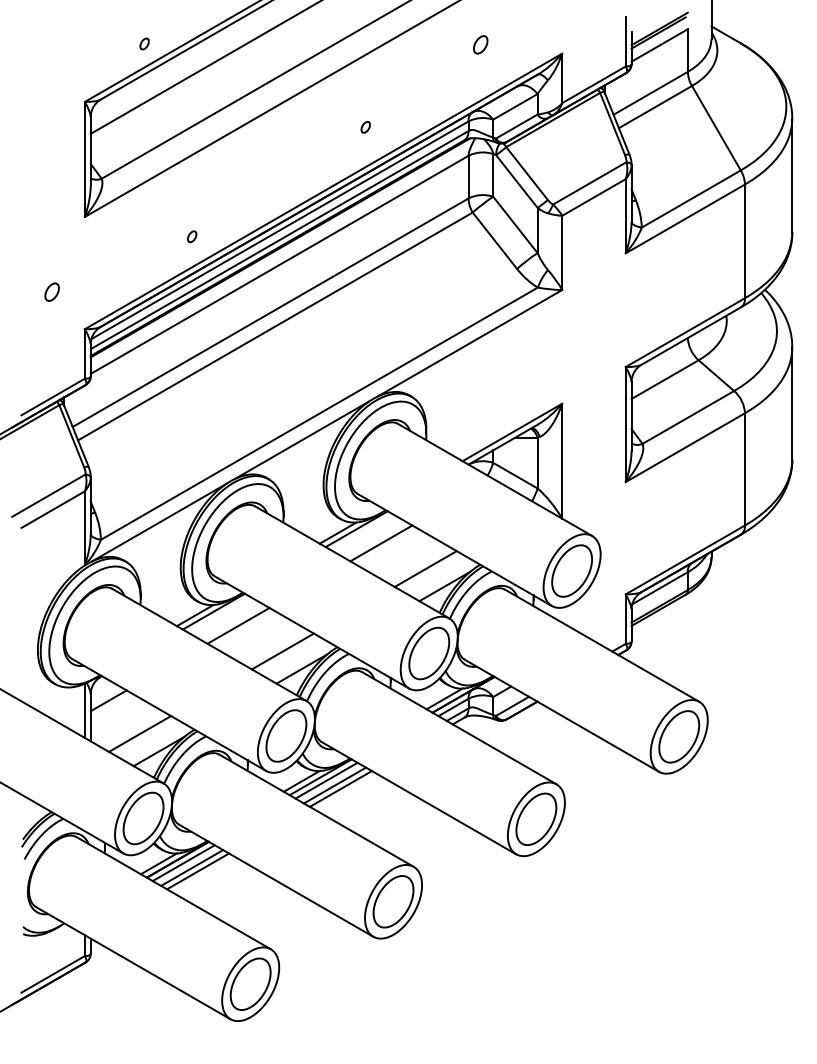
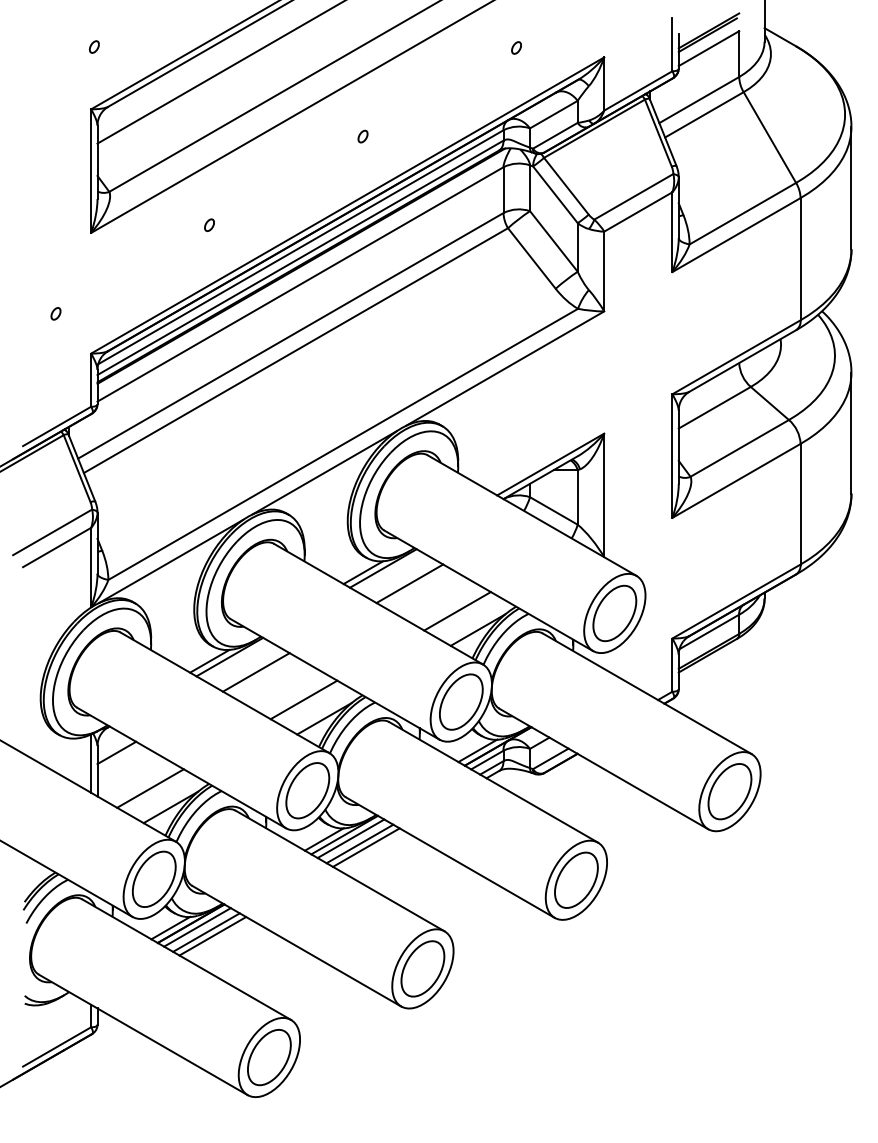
part: (143, 43) -> (93, 46), moved
part: (480, 44) -> (516, 47), size x0.62
part: (365, 127) -> (362, 136), moved
part: (192, 236) -> (209, 224), moved
part: (51, 291) -> (55, 313), size x0.62

